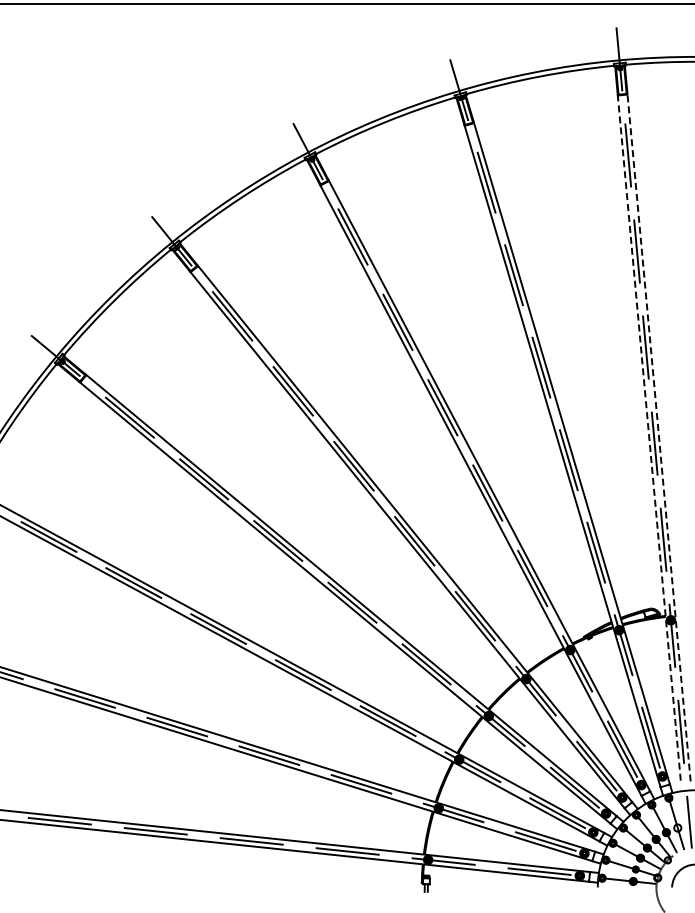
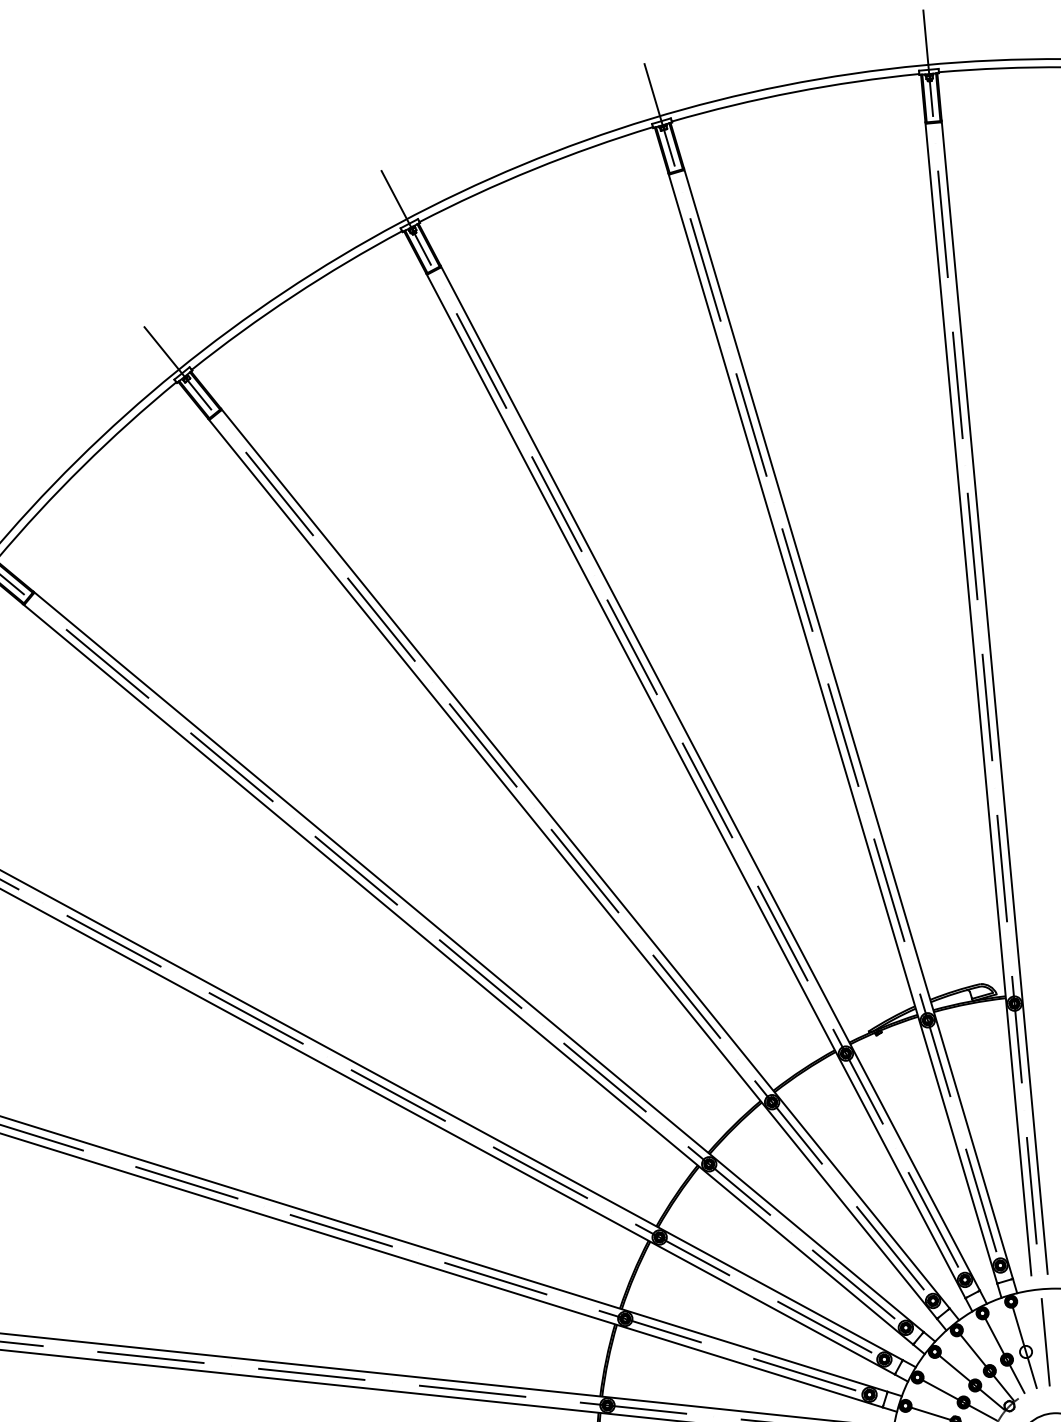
line: (659, 437) -> (995, 697), dashed -> solid
line: (649, 438) -> (978, 698), dashed -> solid

